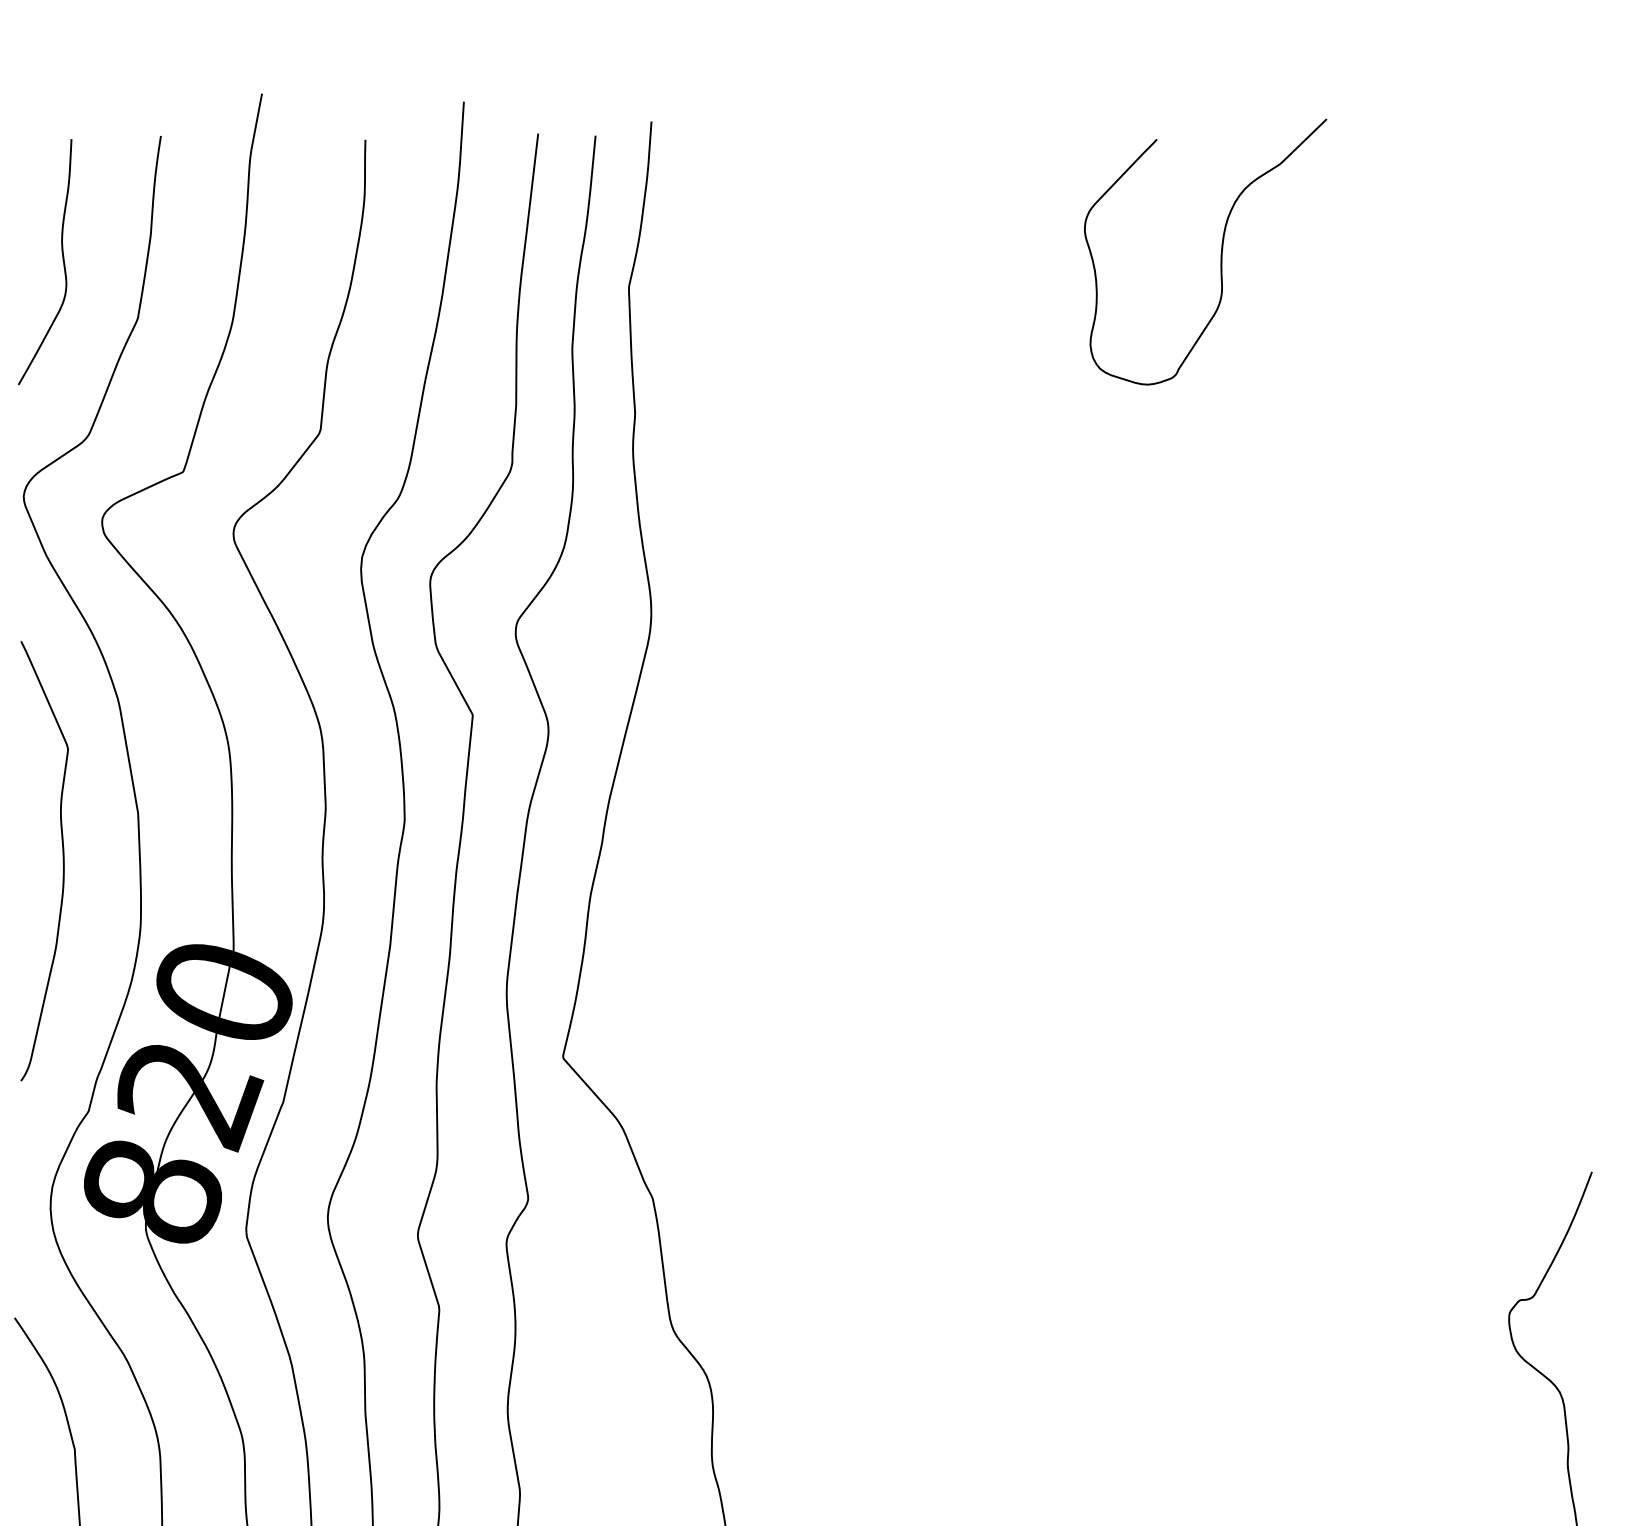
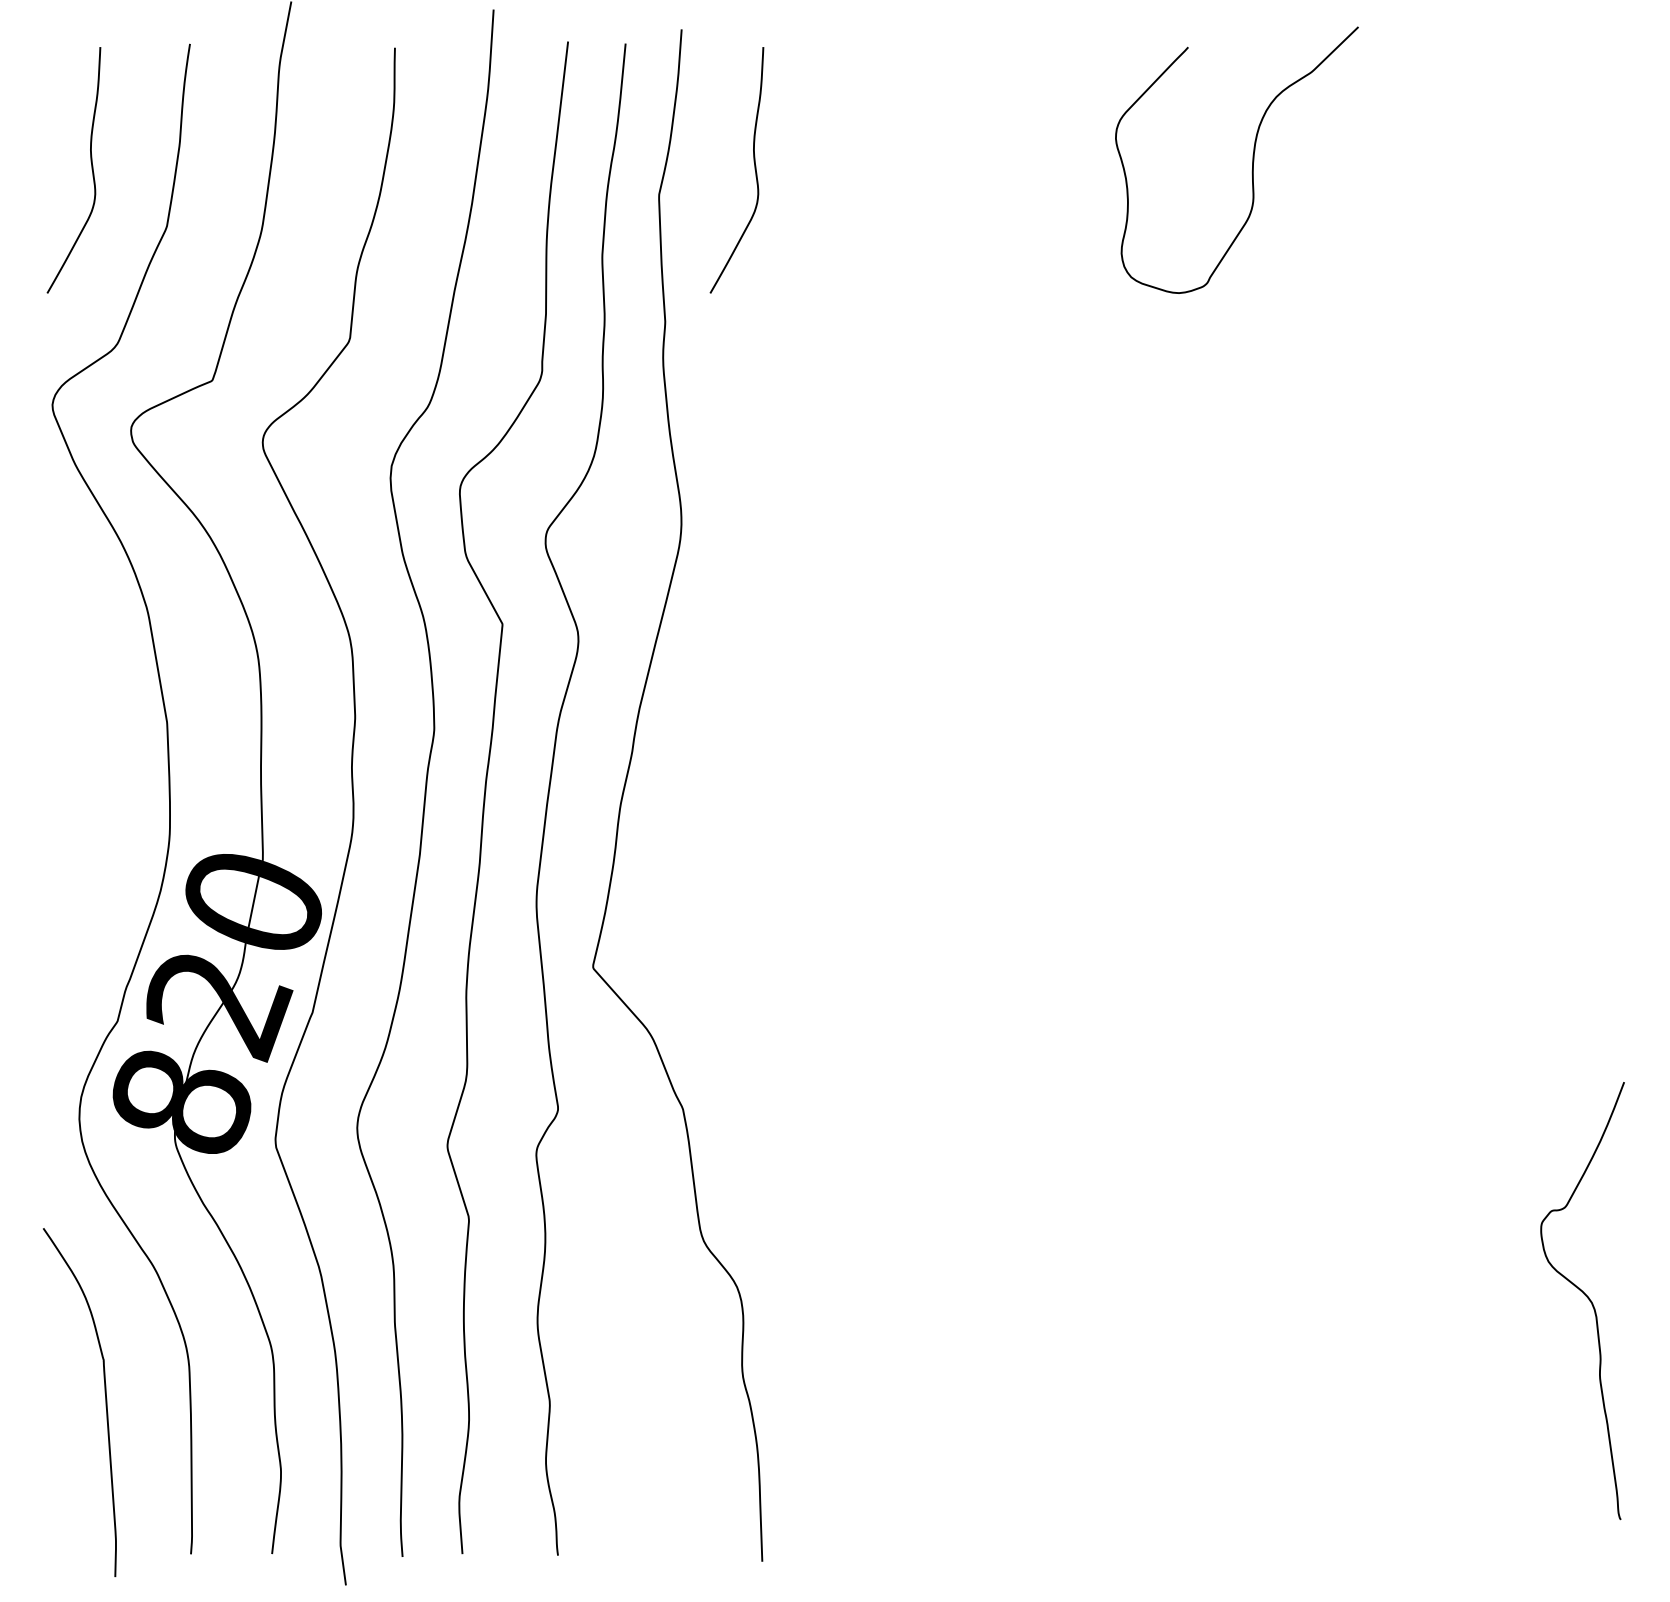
curve: (724, 261) -> (754, 169), added
curve: (62, 860) -> (91, 770), removed

